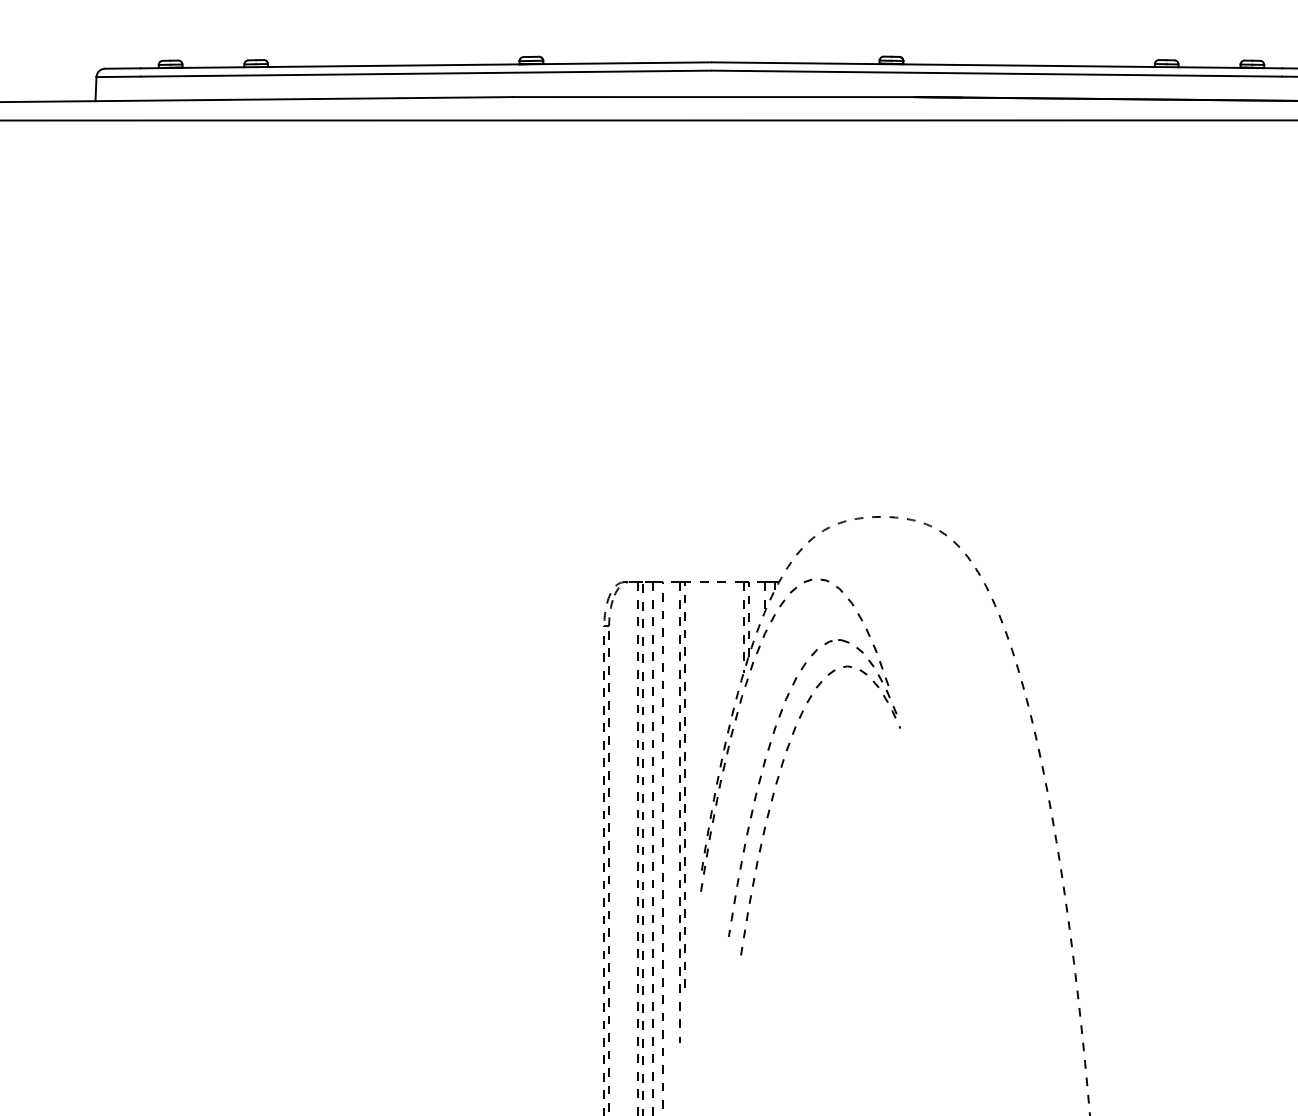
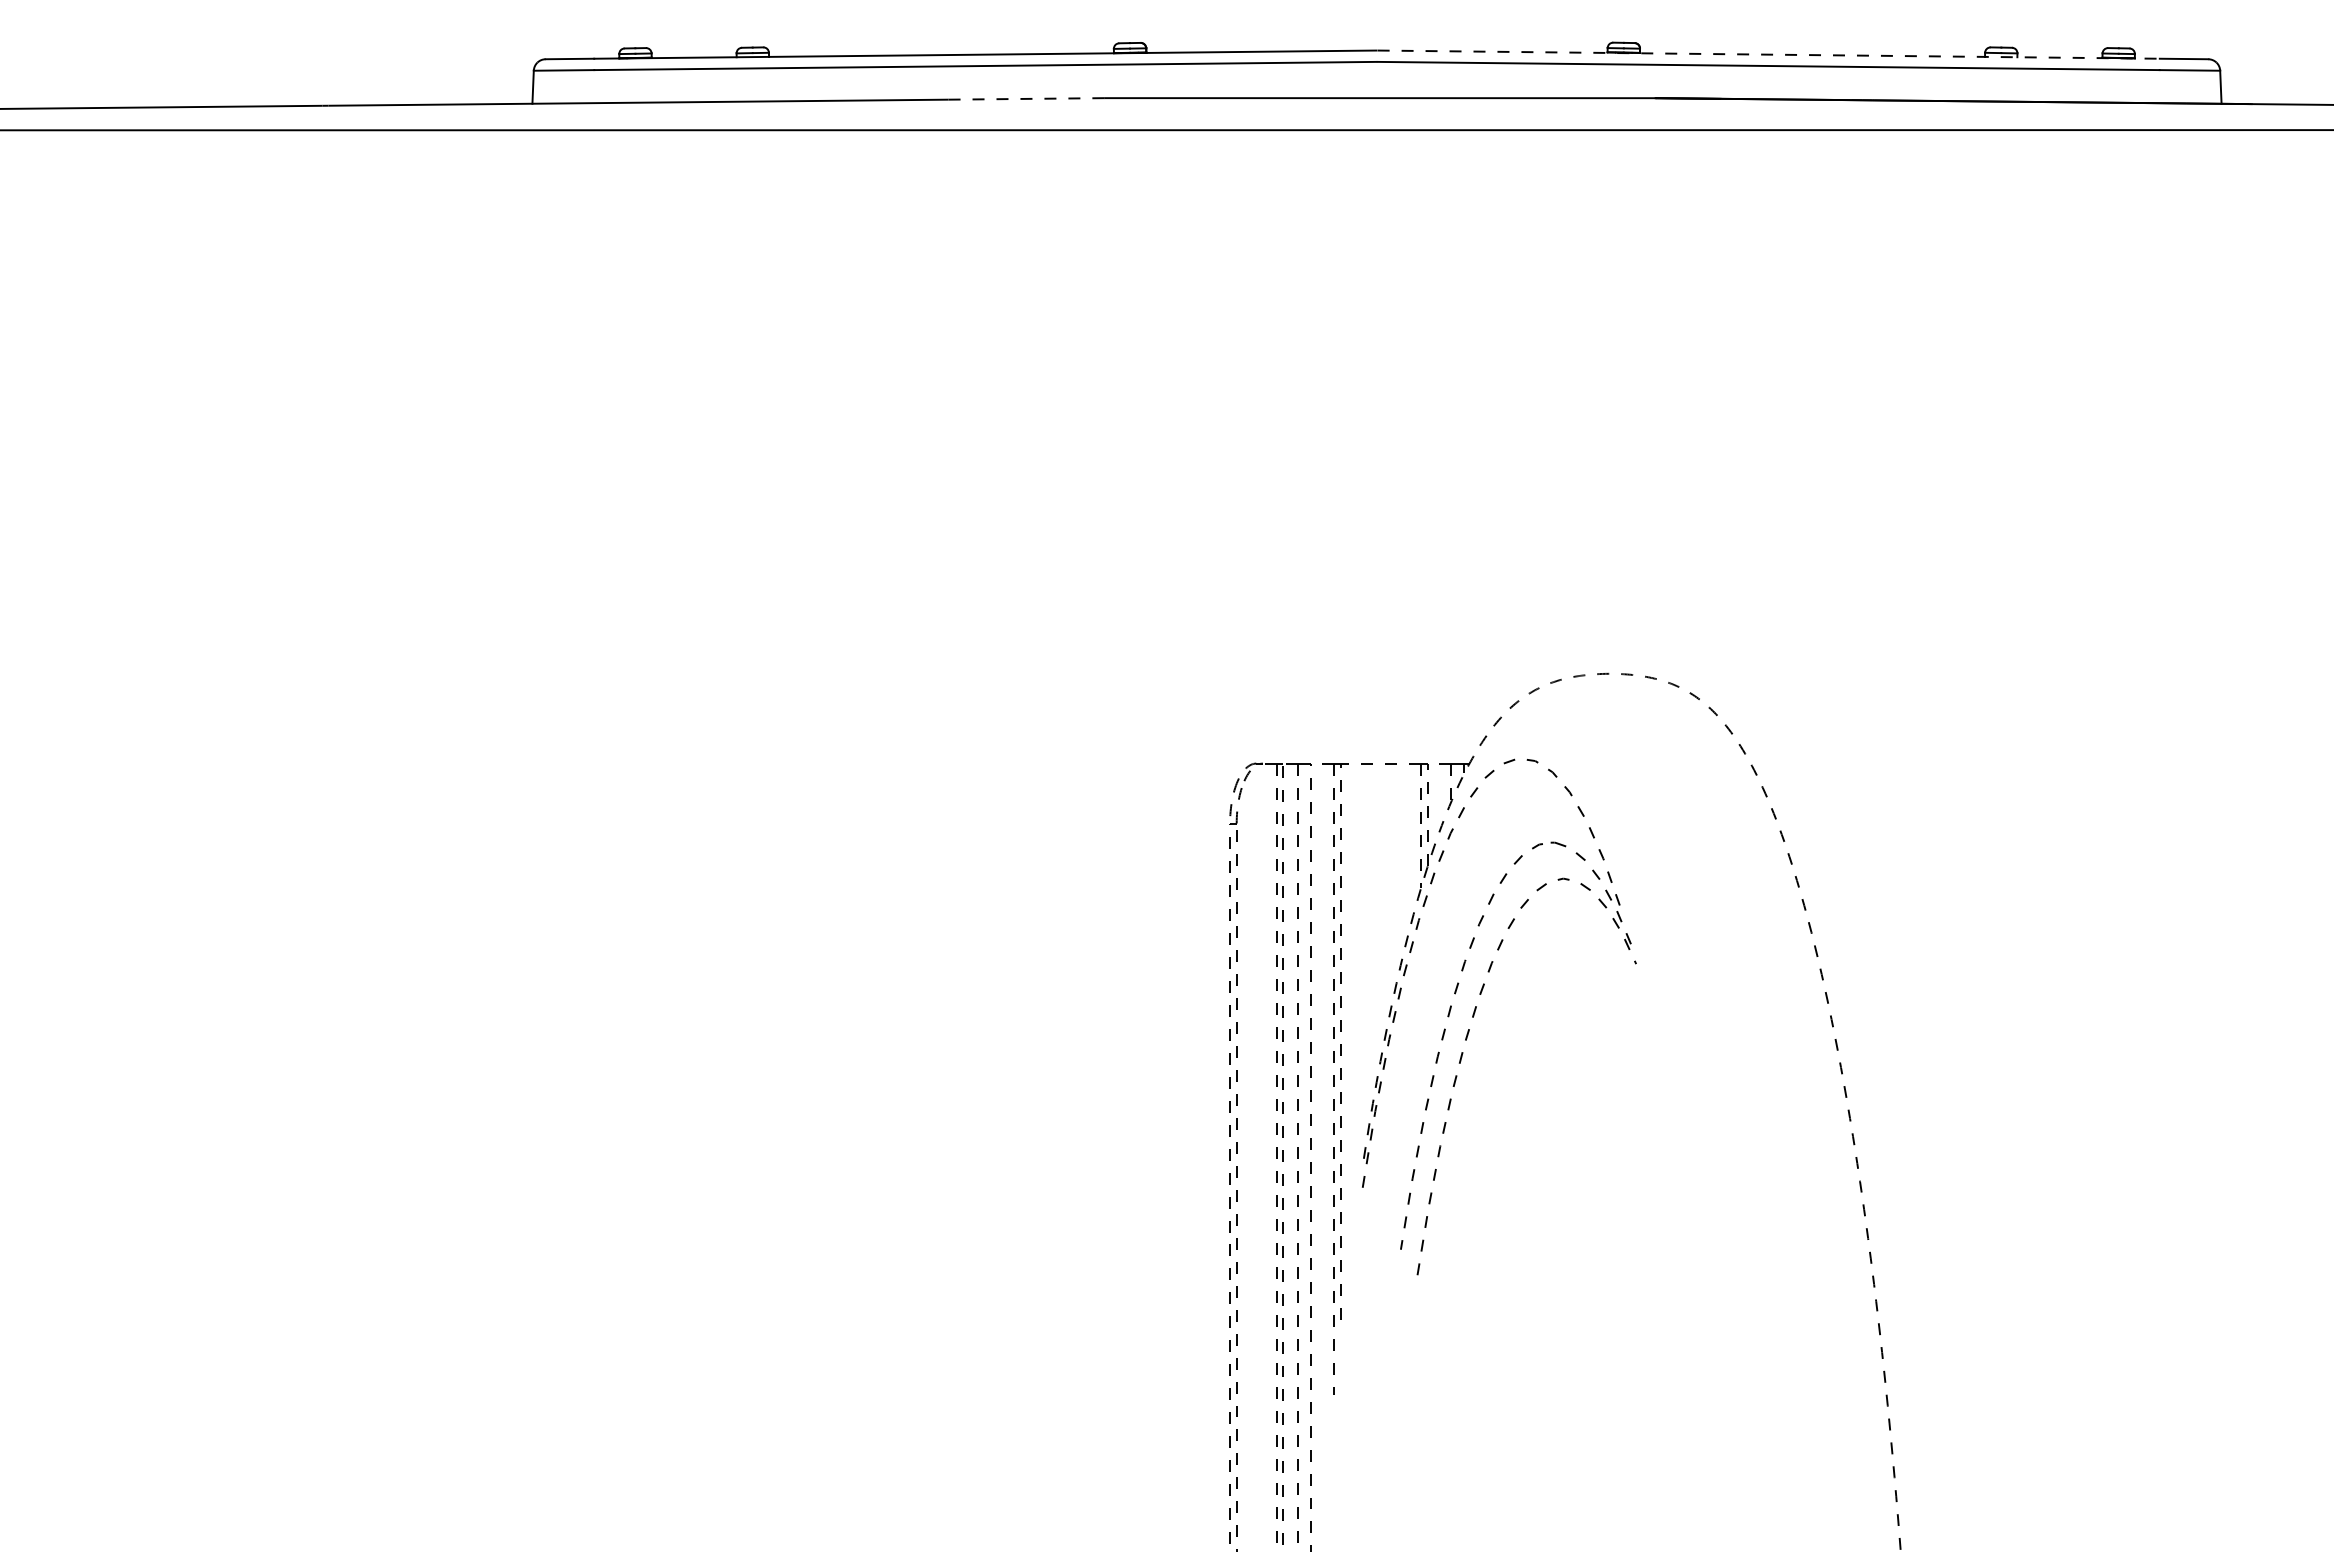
line: (997, 65) -> (1769, 54), solid -> dashed
line: (456, 97) -> (1027, 98), solid -> dashed

